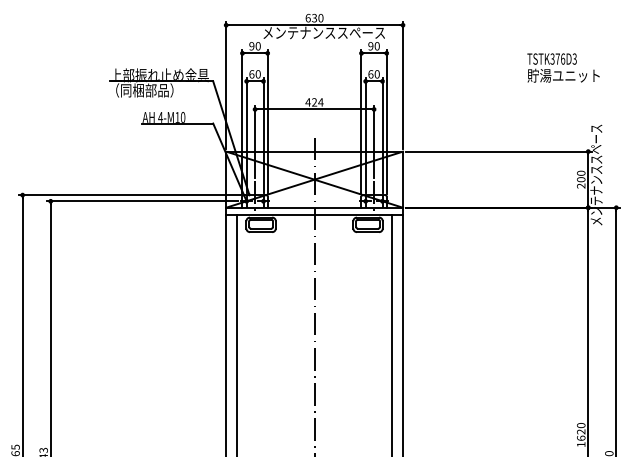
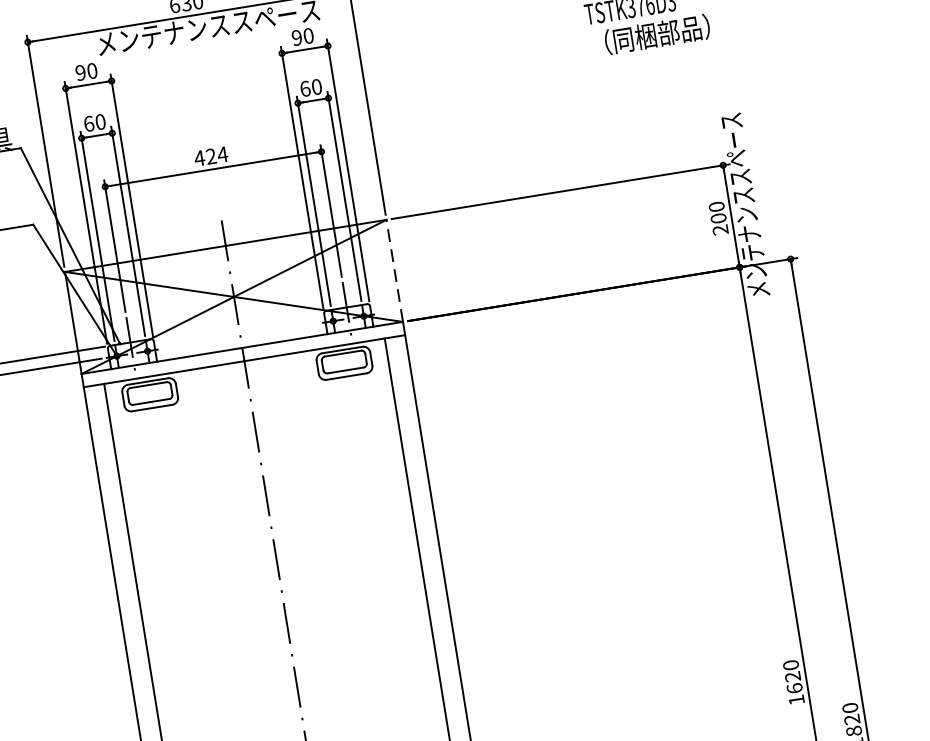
text: (563, 75) -> (655, 34), 貯湯ユニット -> （同梱部品）
line: (403, 179) -> (395, 270), solid -> dashed

